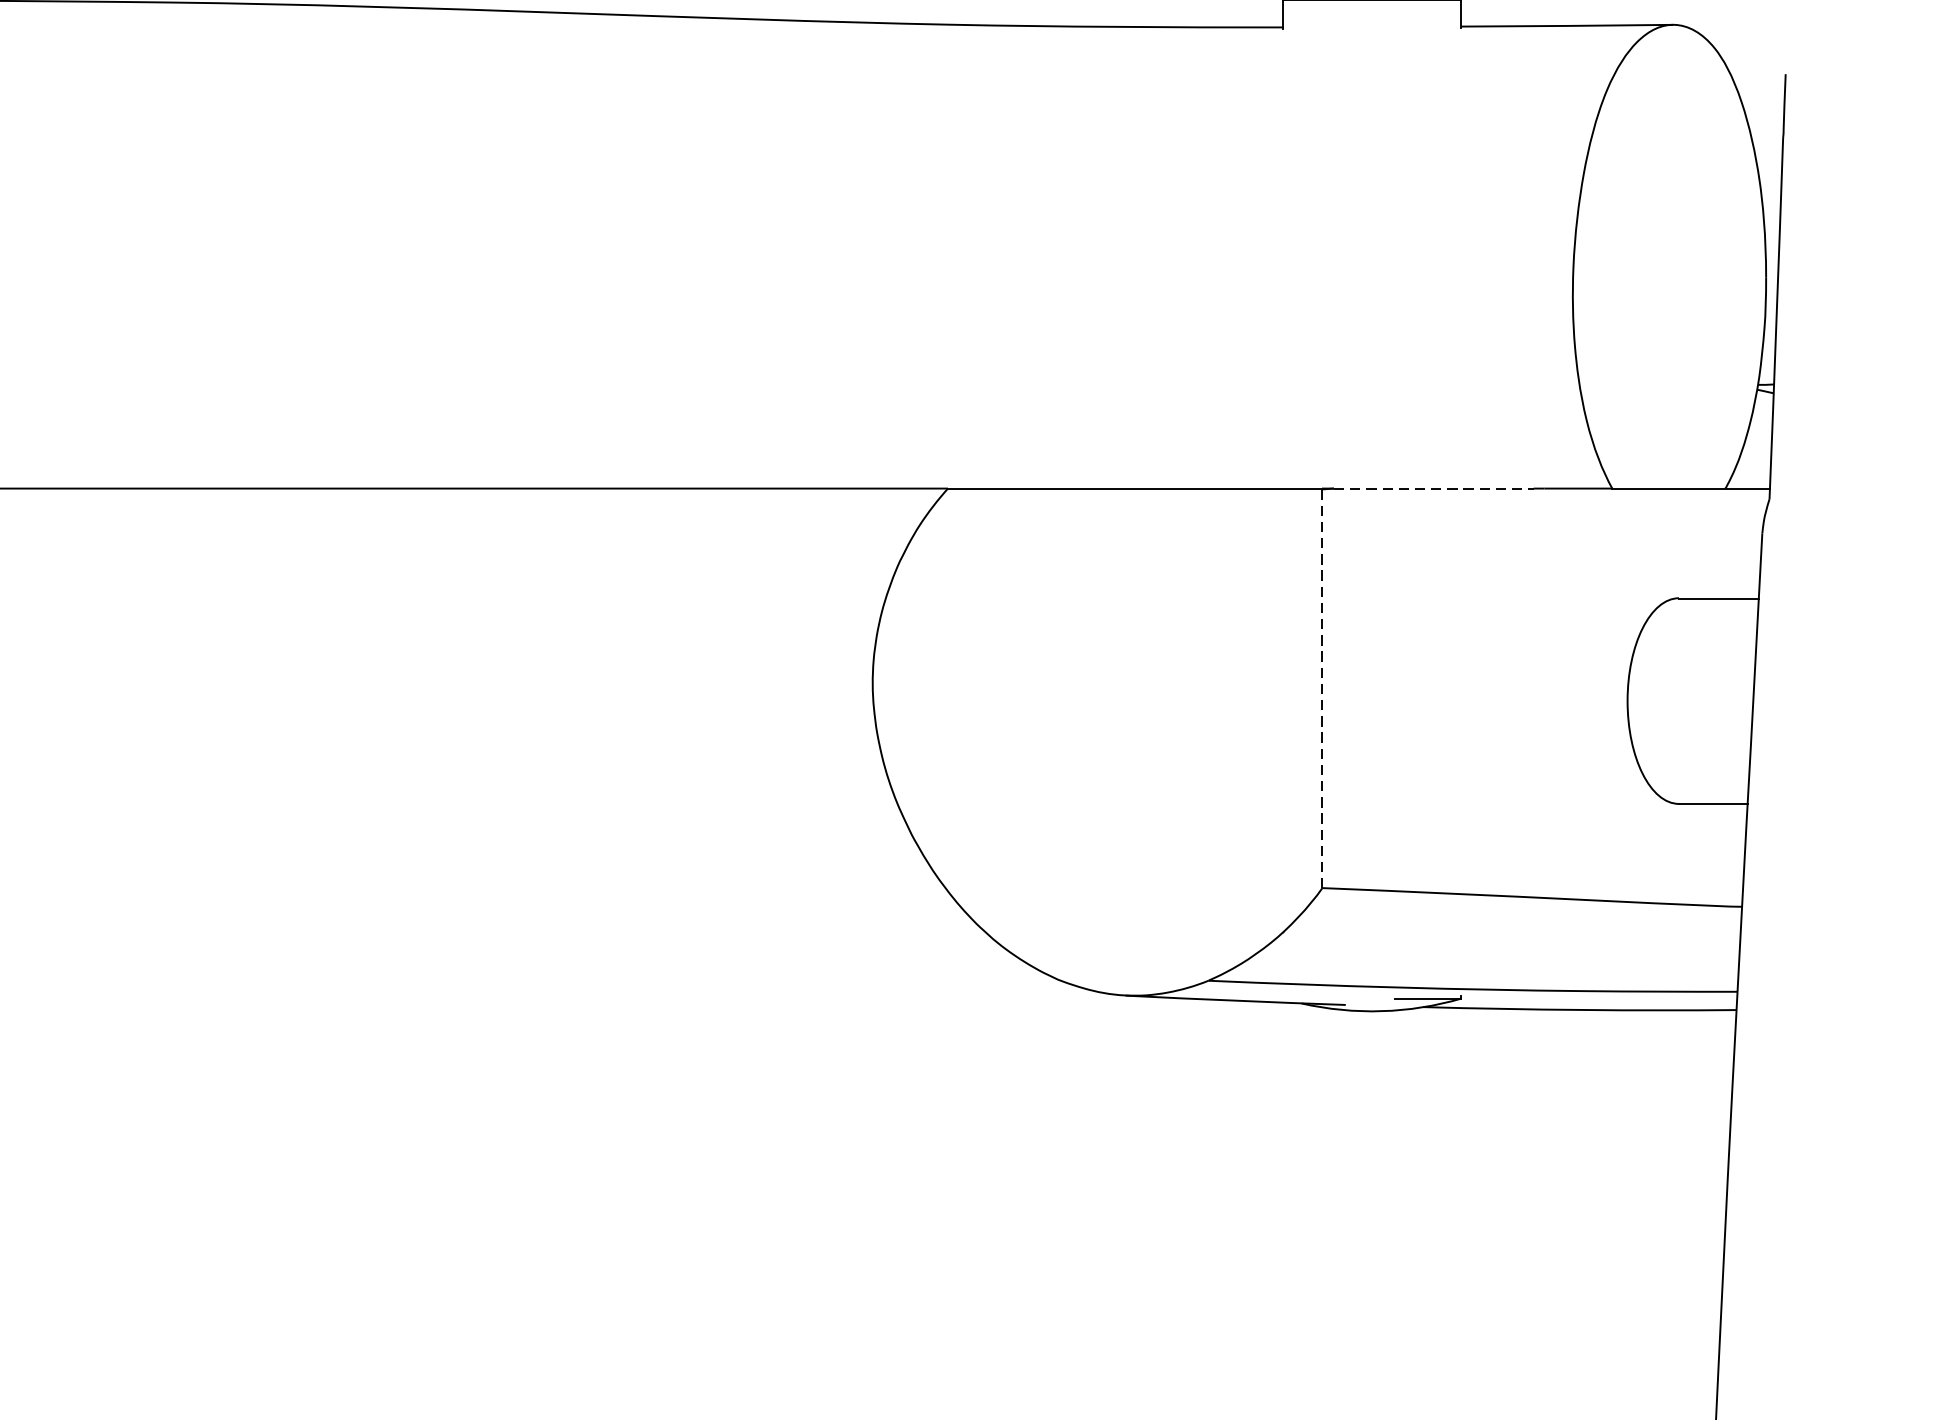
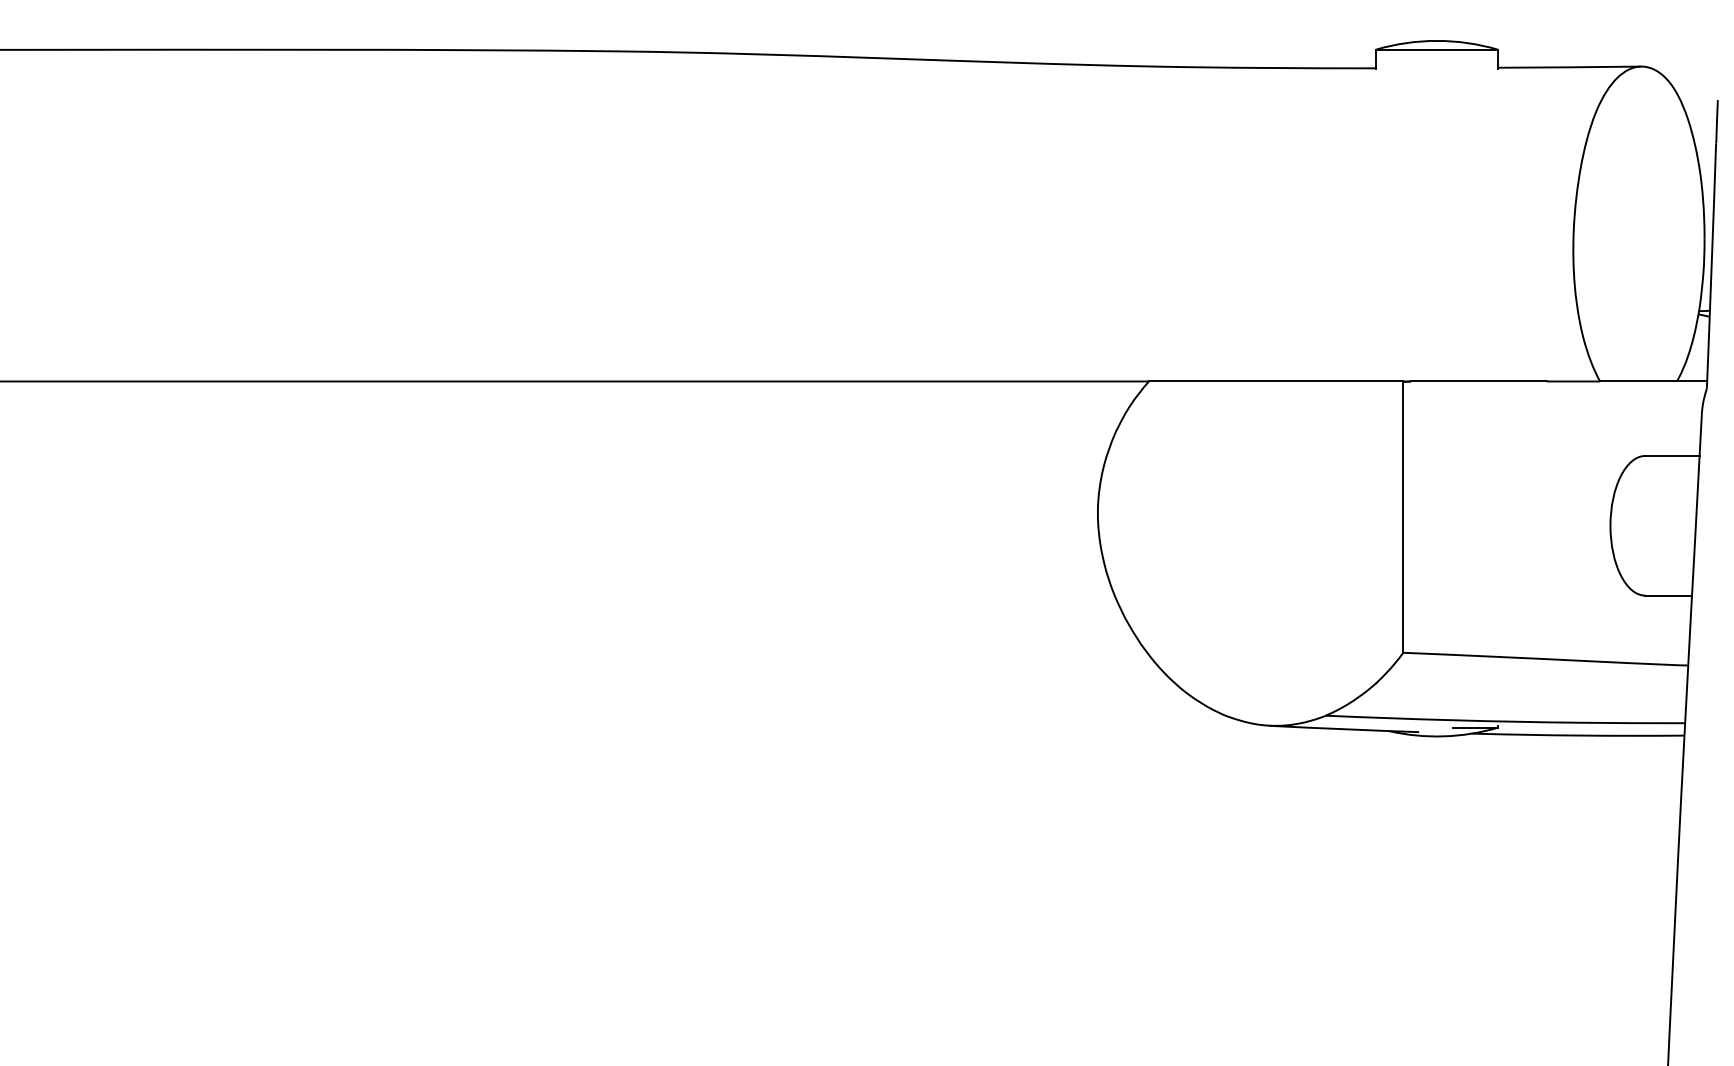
line: (1433, 488) -> (1478, 381), dashed -> solid
line: (1322, 688) -> (1403, 517), dashed -> solid

